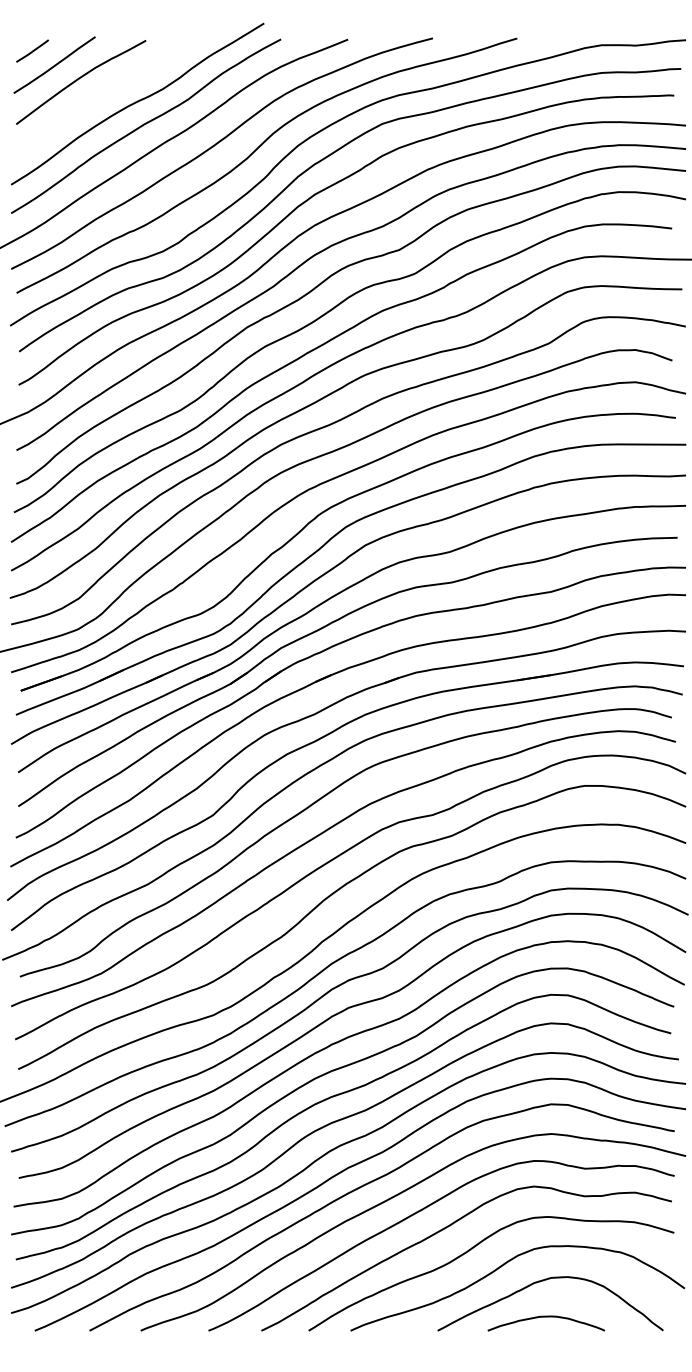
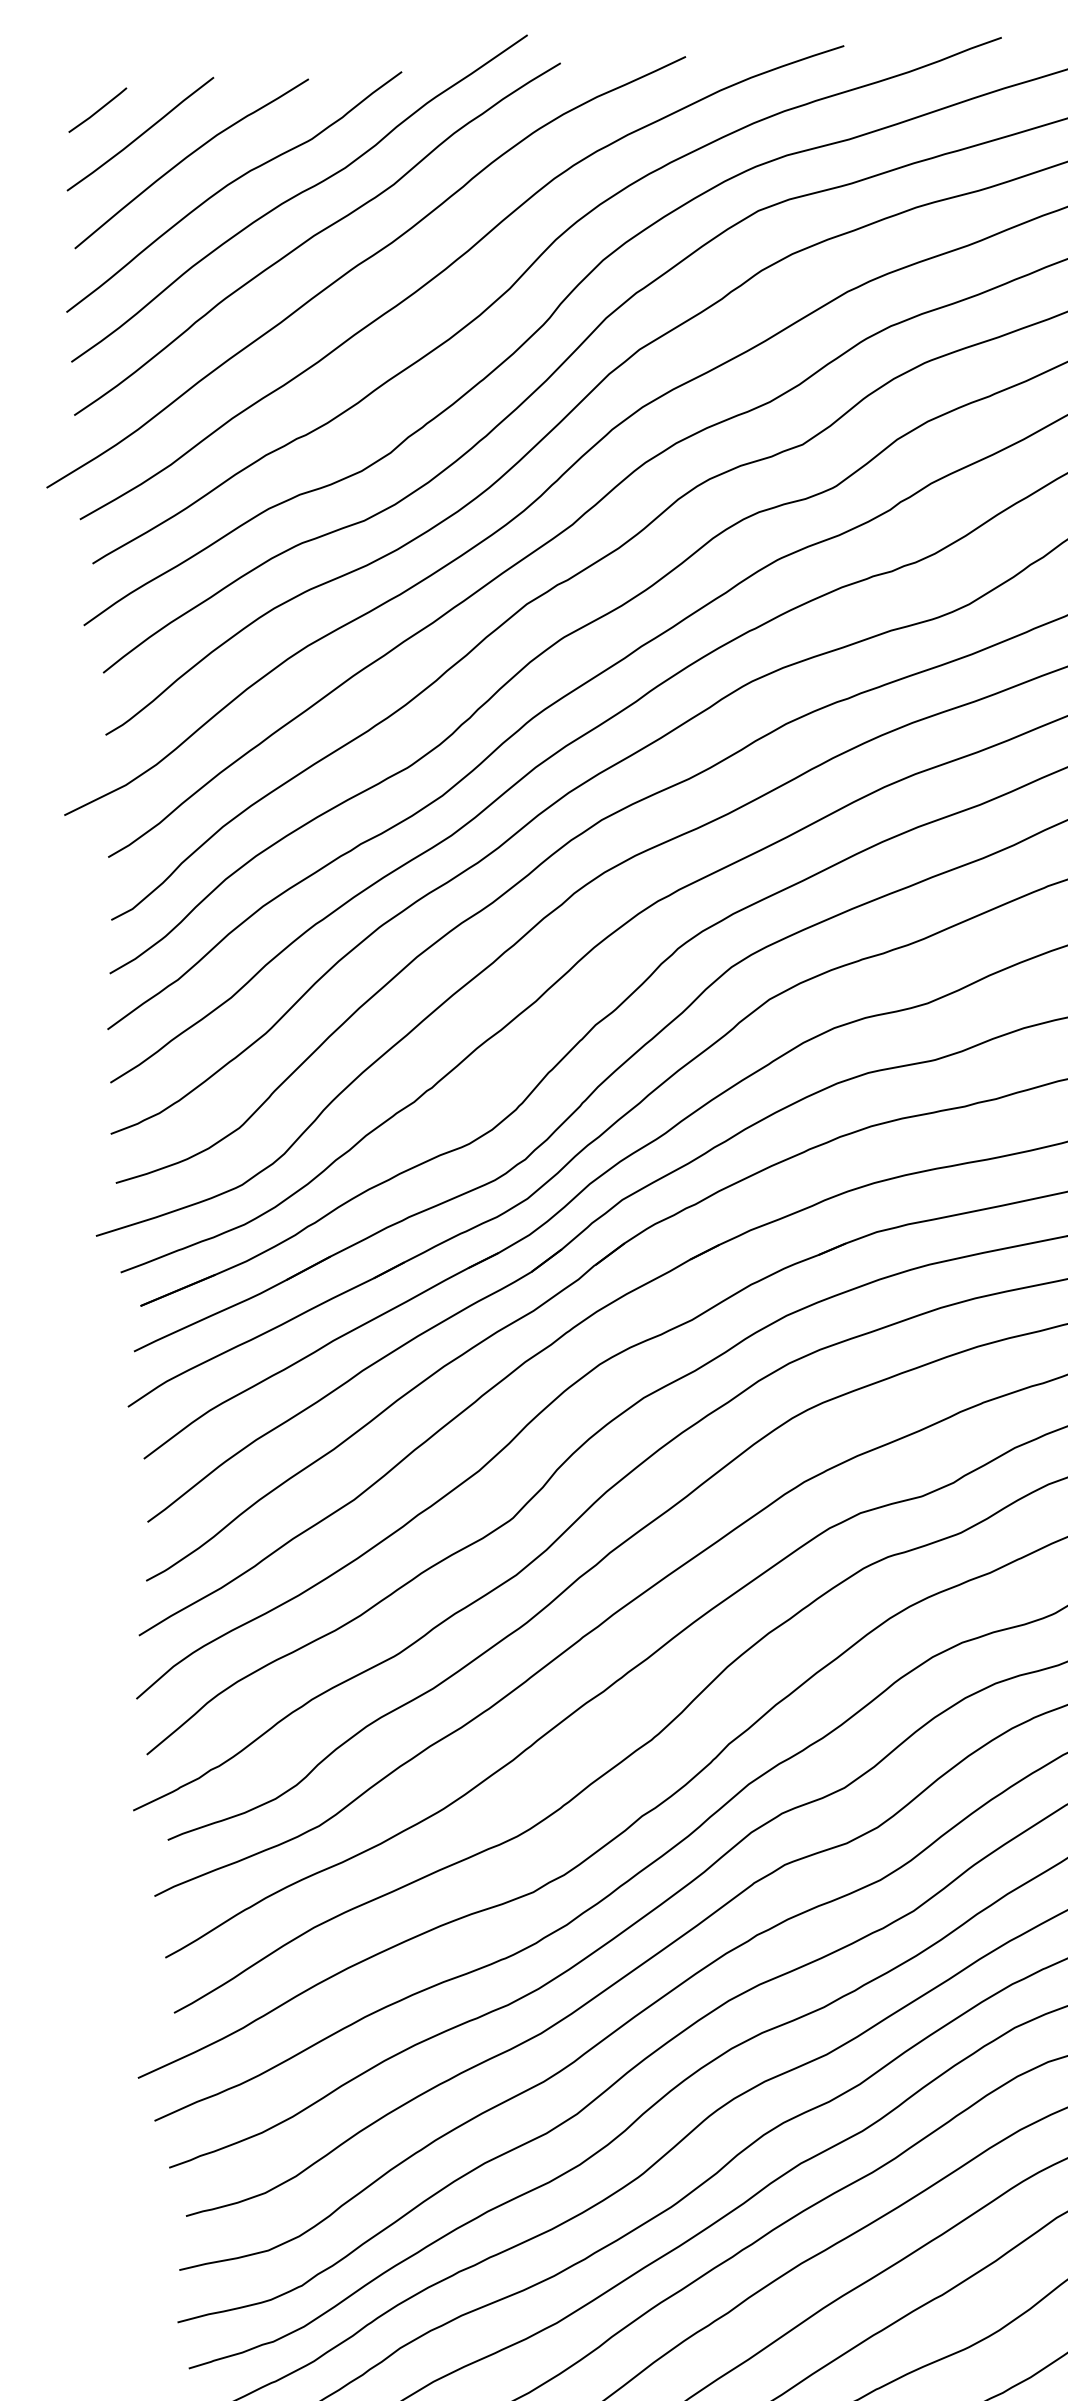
curve: (100, 95) -> (229, 186), added

